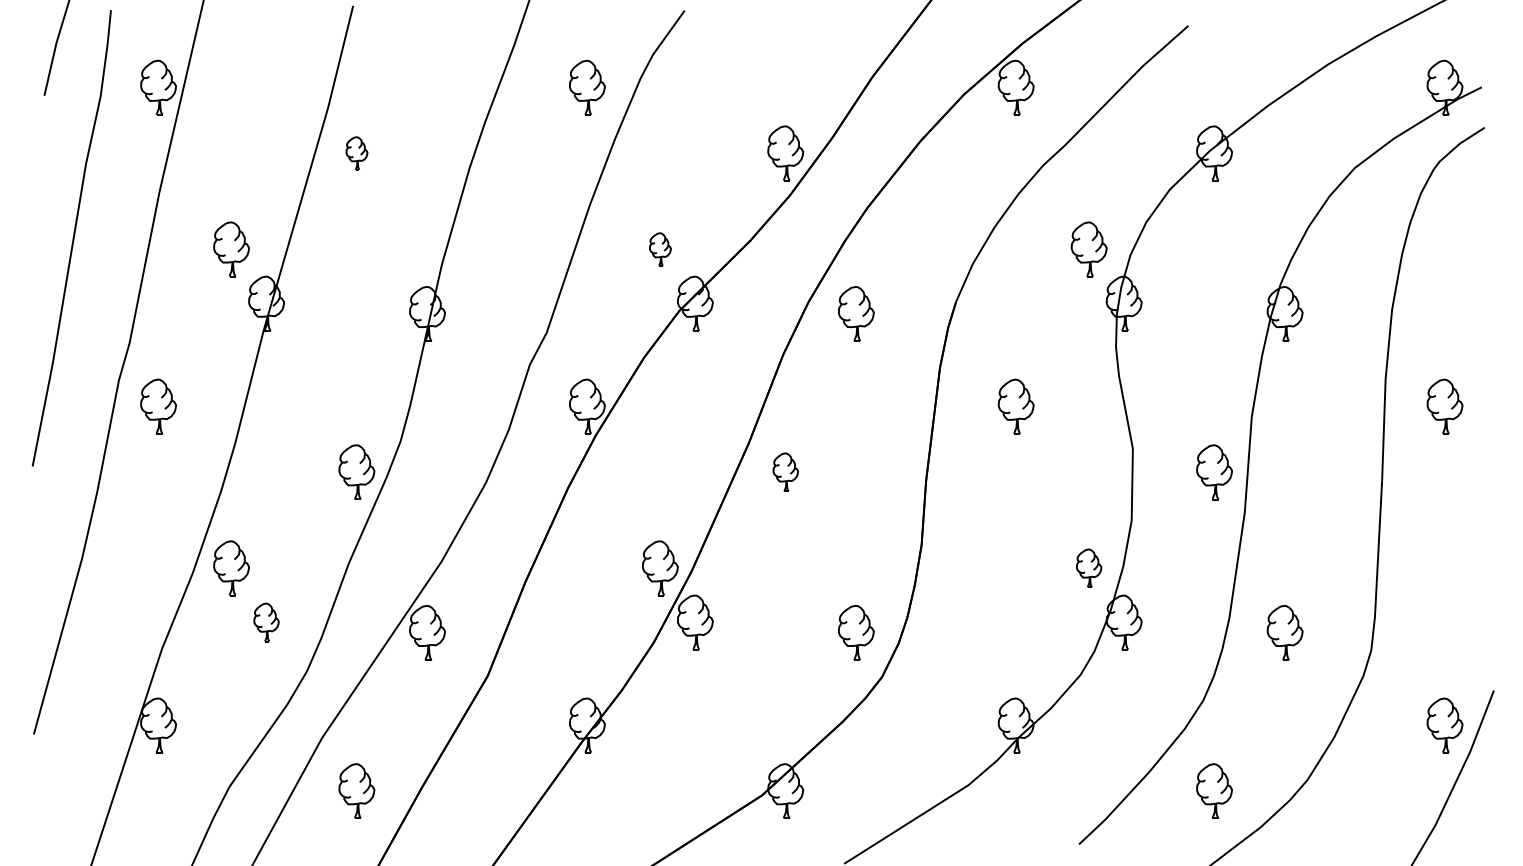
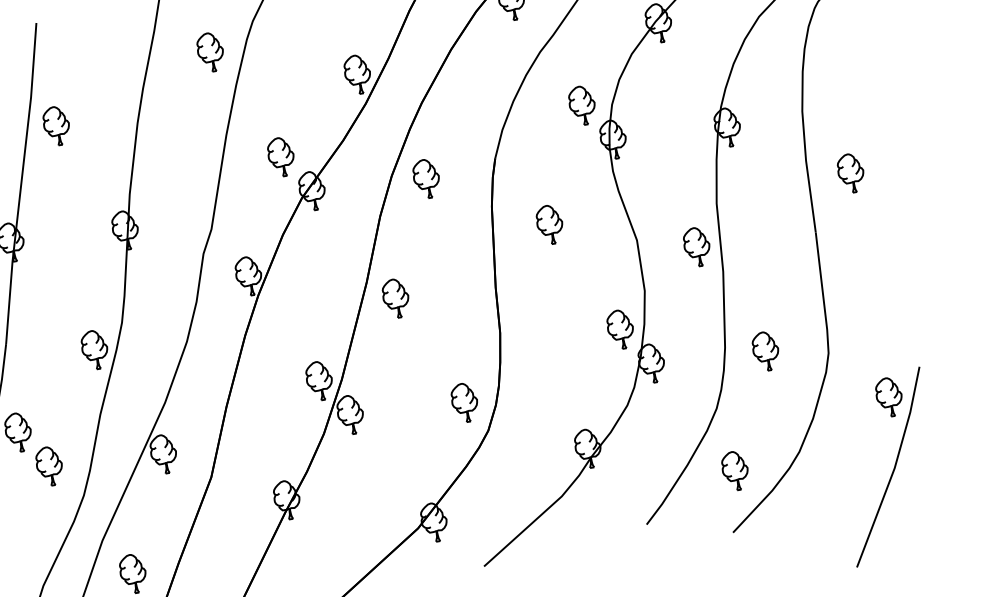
part: (356, 153) -> (56, 126), size x1.67
part: (660, 249) -> (281, 157), size x1.67
part: (785, 472) -> (395, 298), size x1.43
part: (1088, 568) -> (620, 329), size x1.43
part: (266, 622) -> (49, 466), size x1.43

